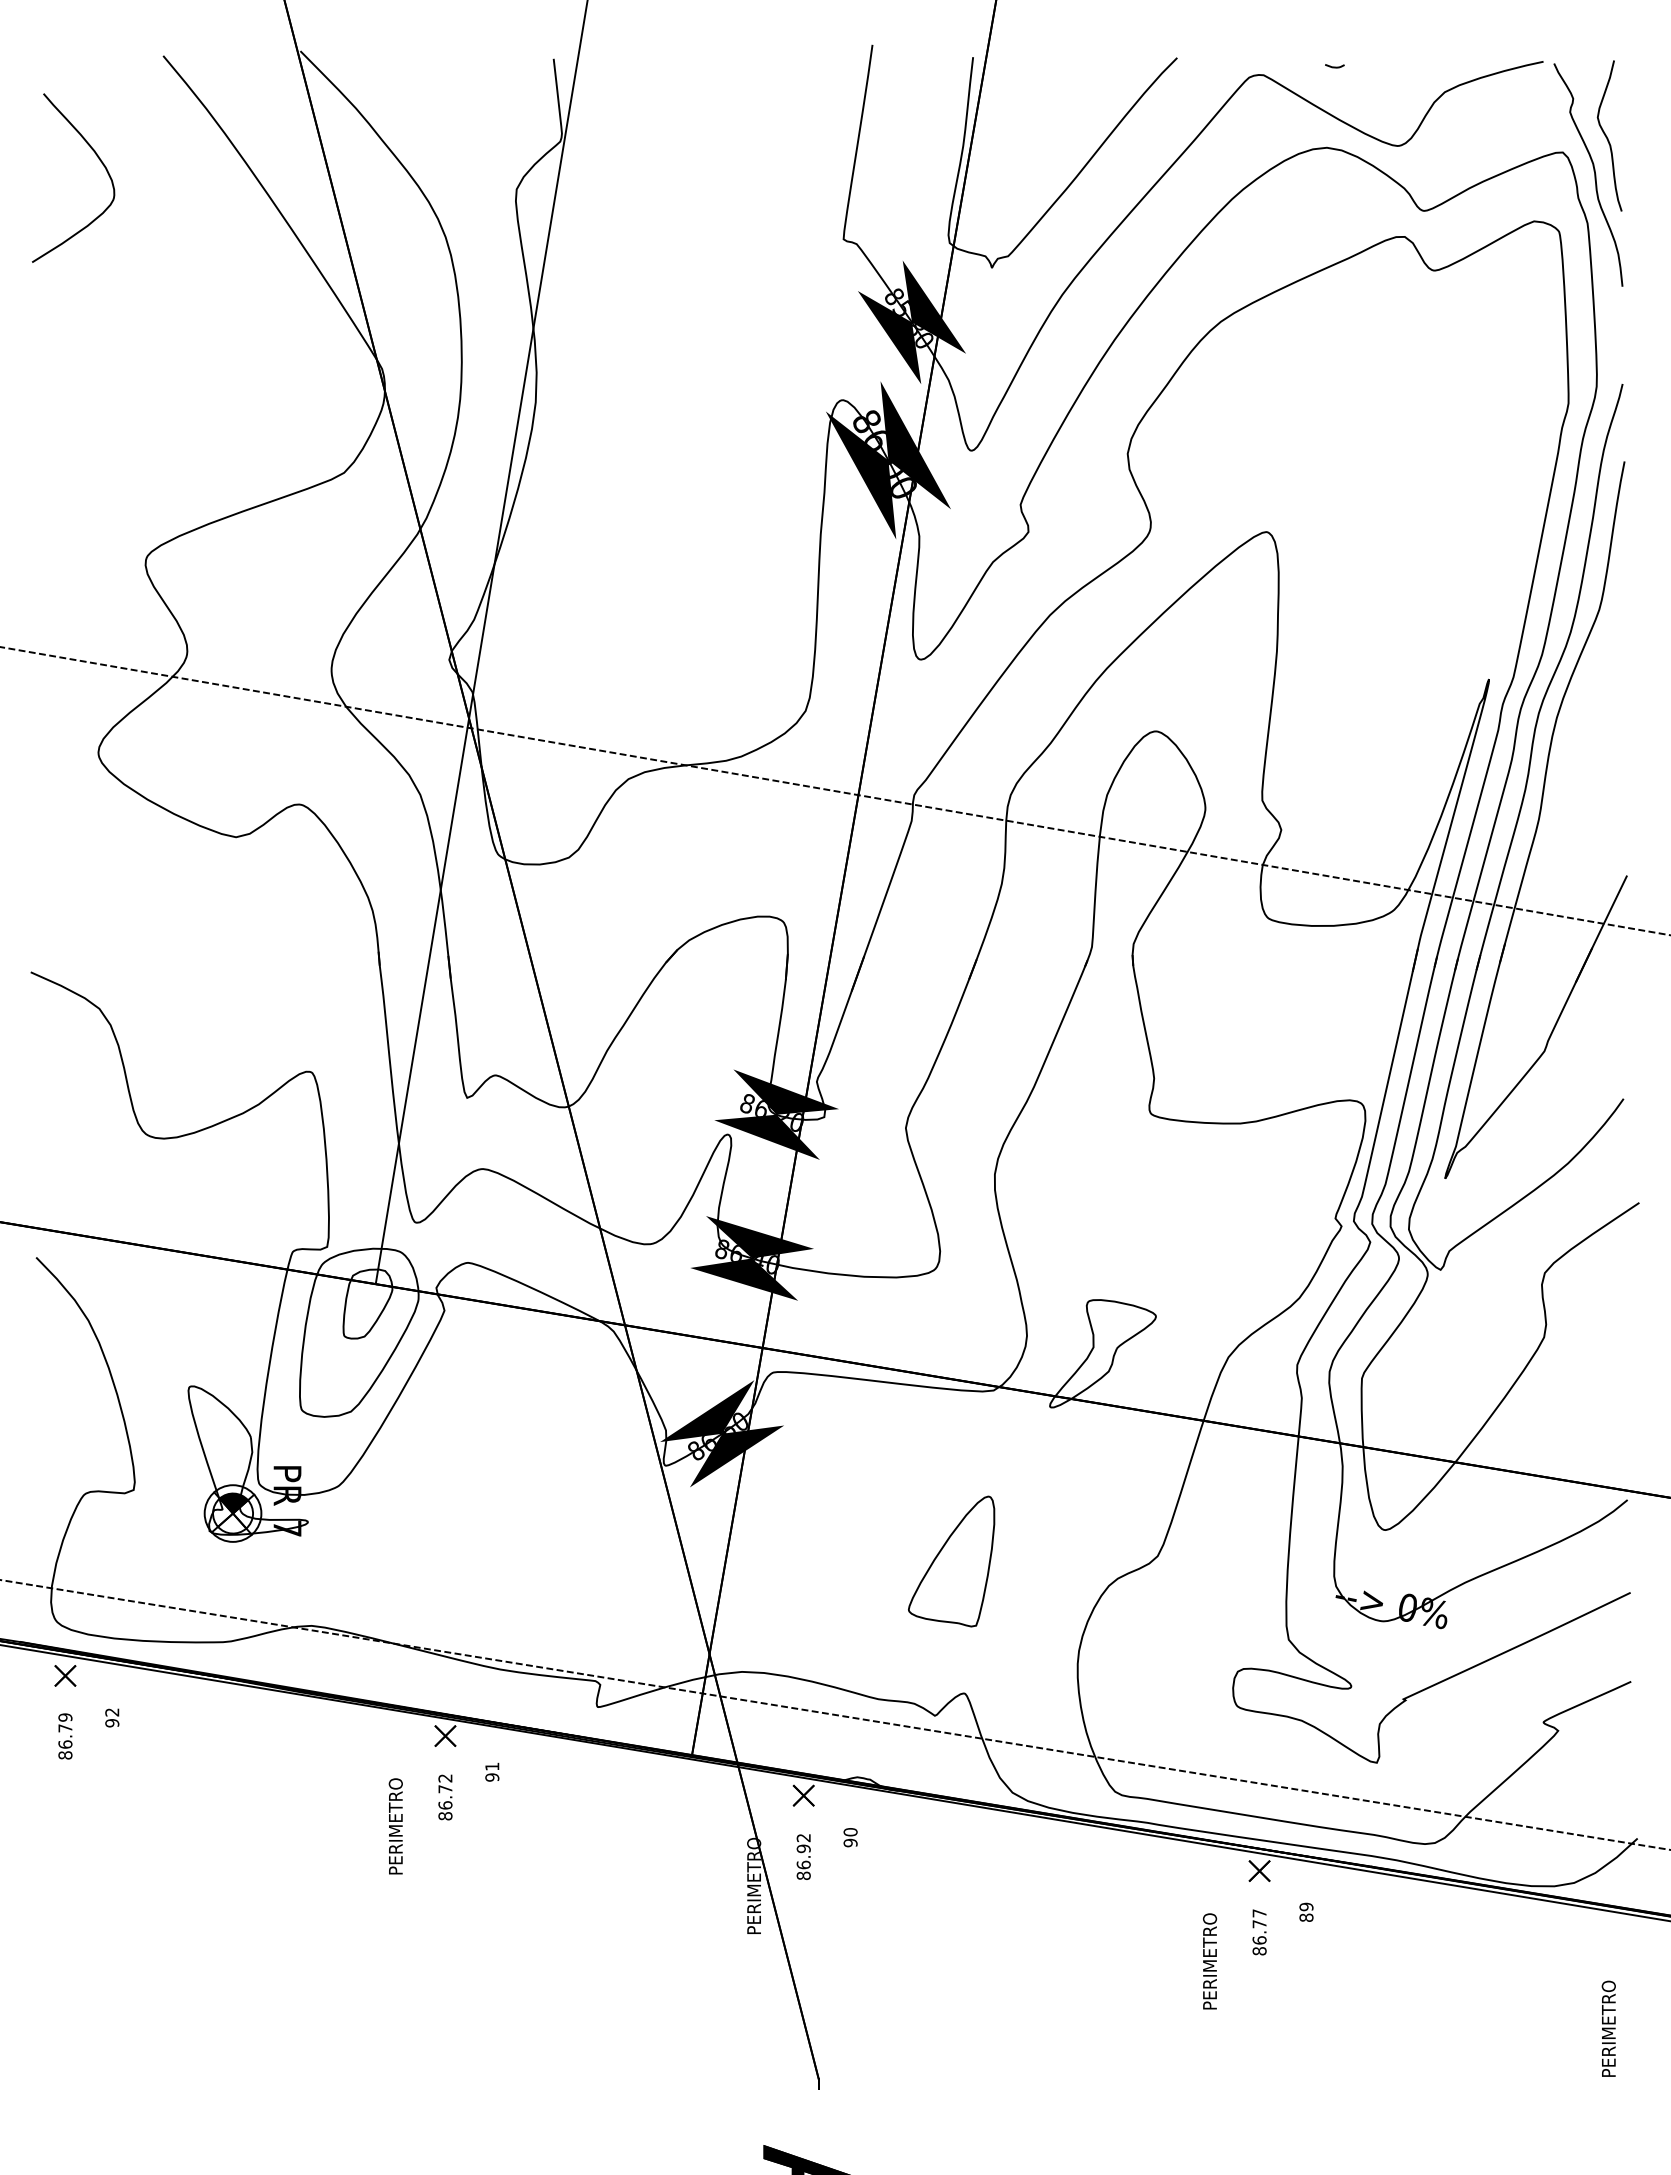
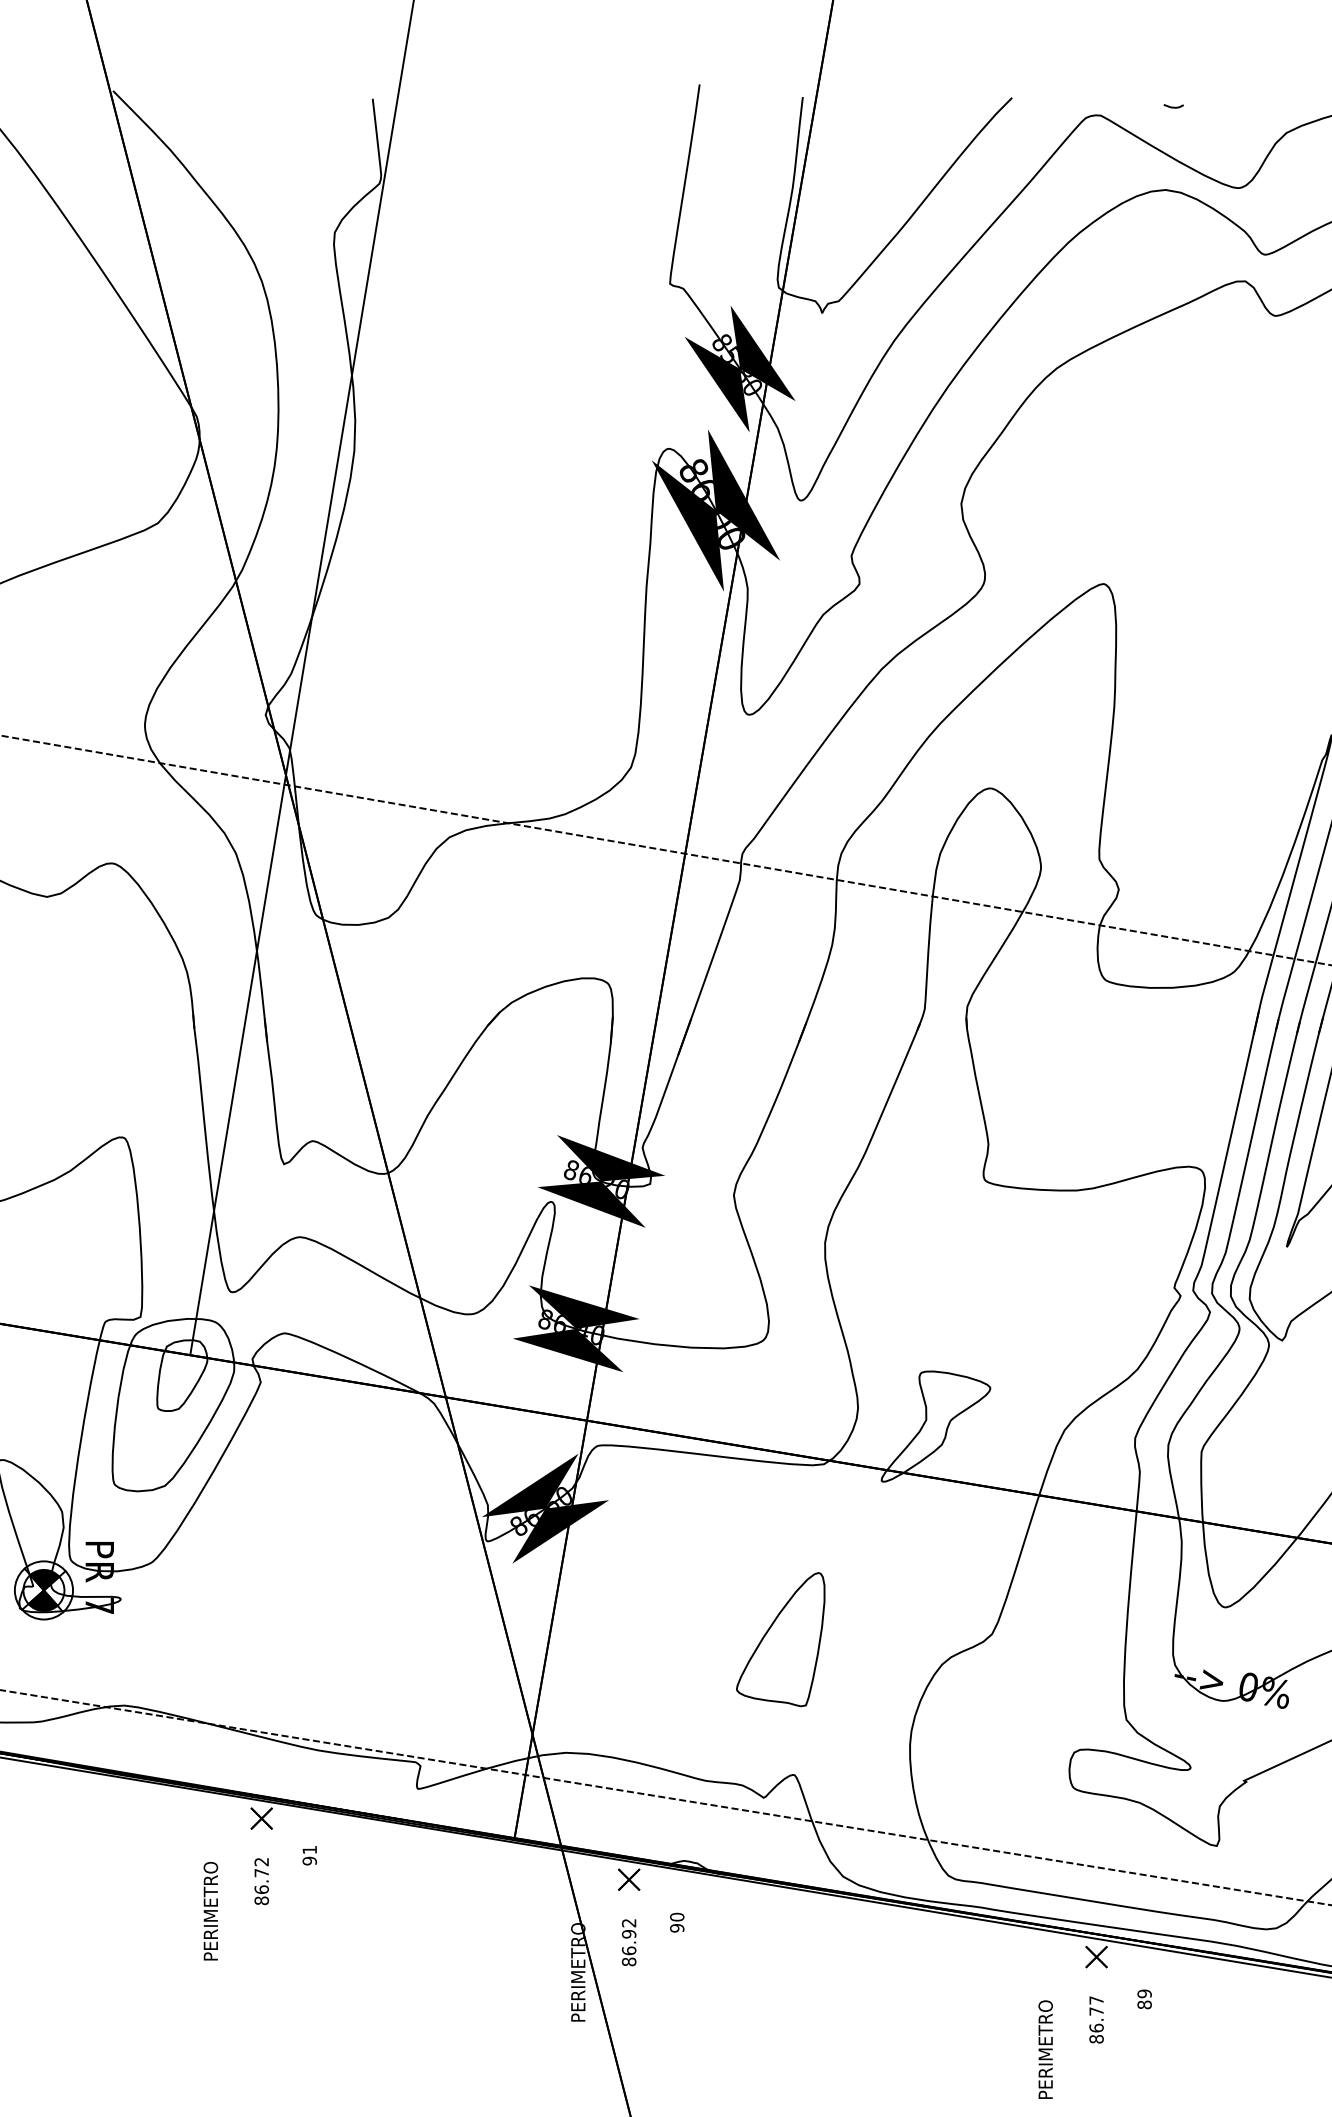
fill: (232, 1523) -> (43, 1600), added

